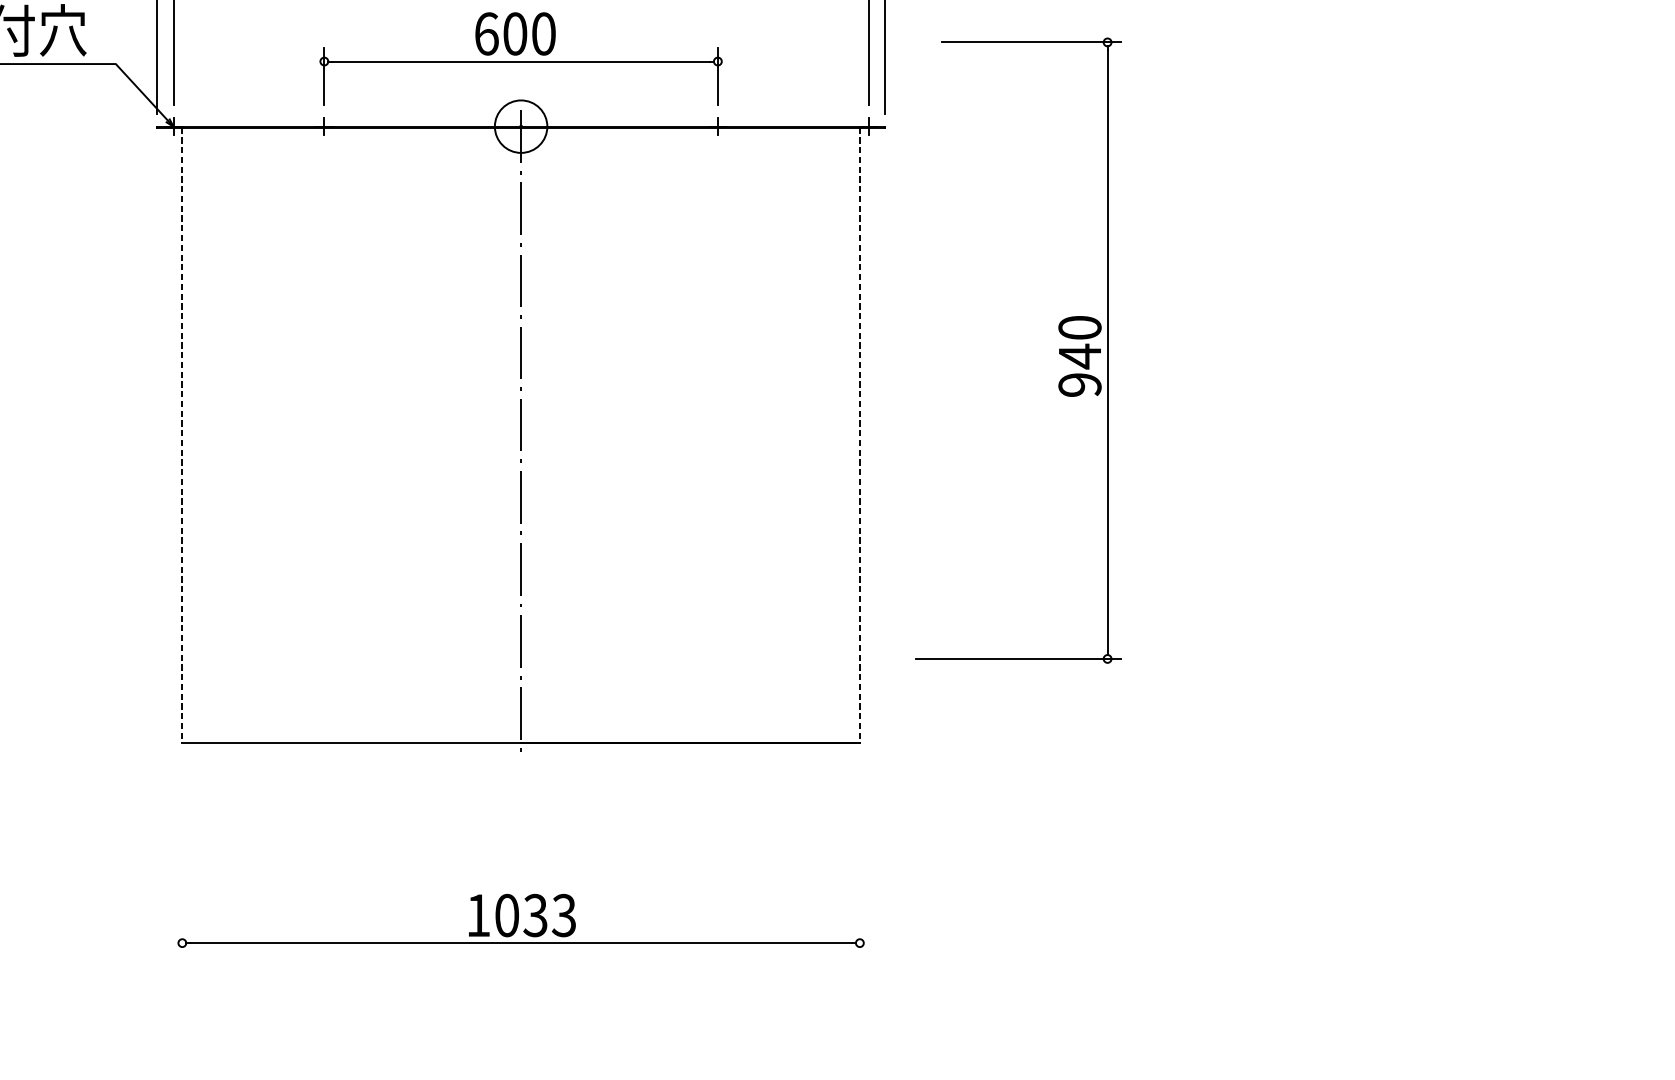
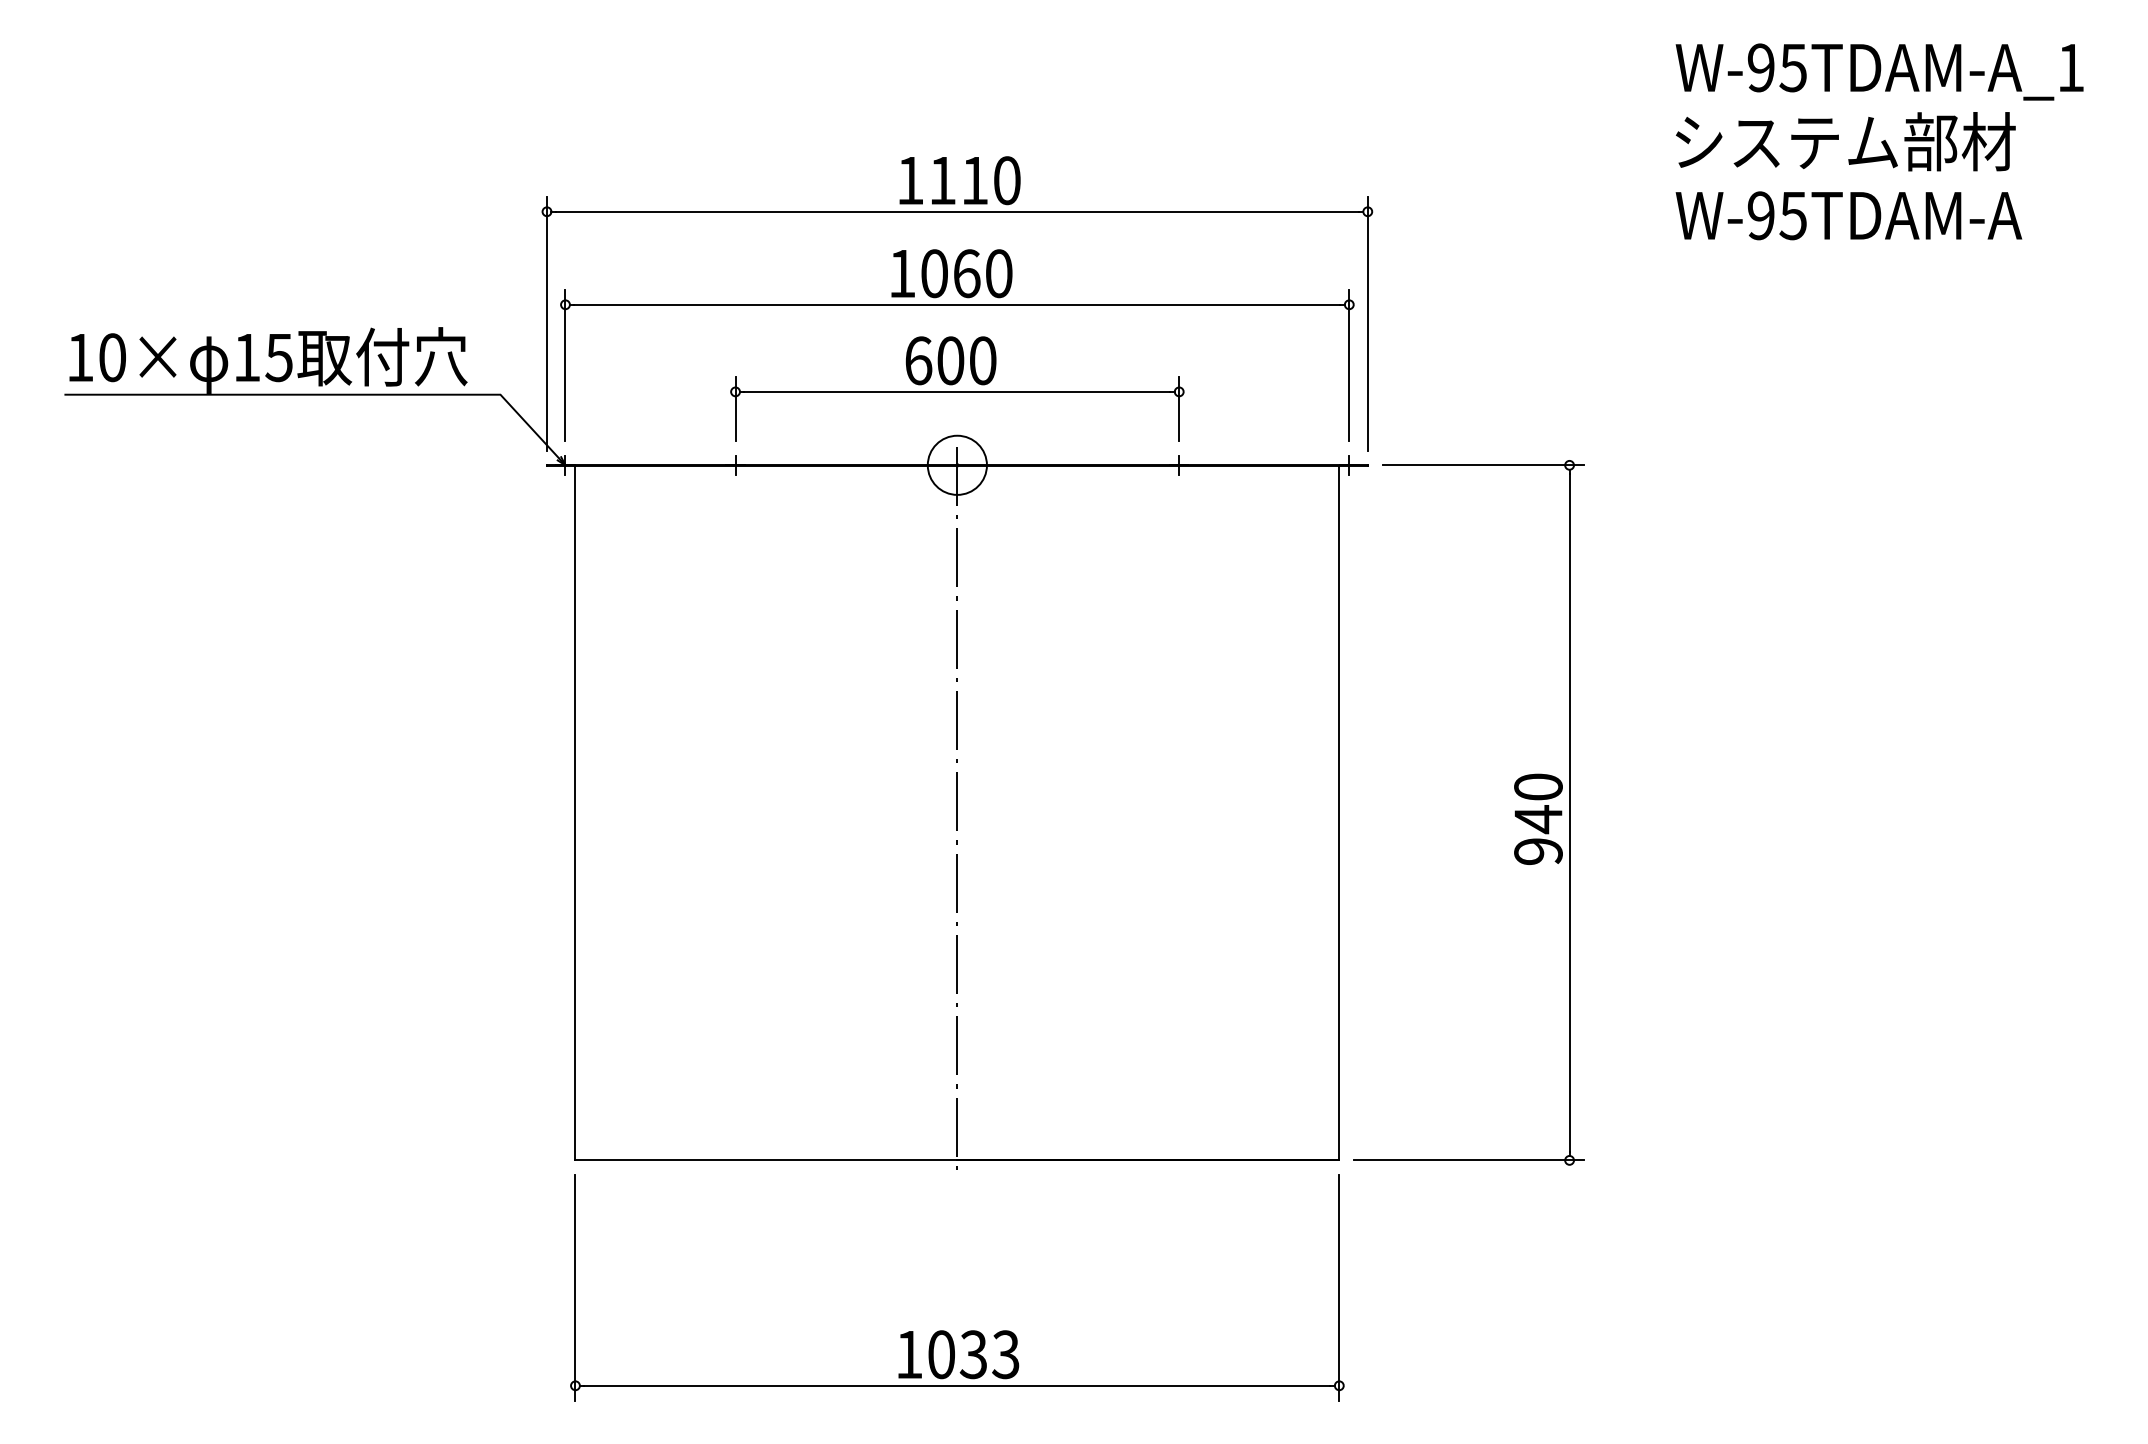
part: (1058, 350) -> (1514, 812), moved
line: (182, 435) -> (575, 813), dashed -> solid
line: (860, 435) -> (1339, 813), dashed -> solid
line: (182, 855) -> (575, 1287), added
line: (860, 855) -> (1339, 1287), added

